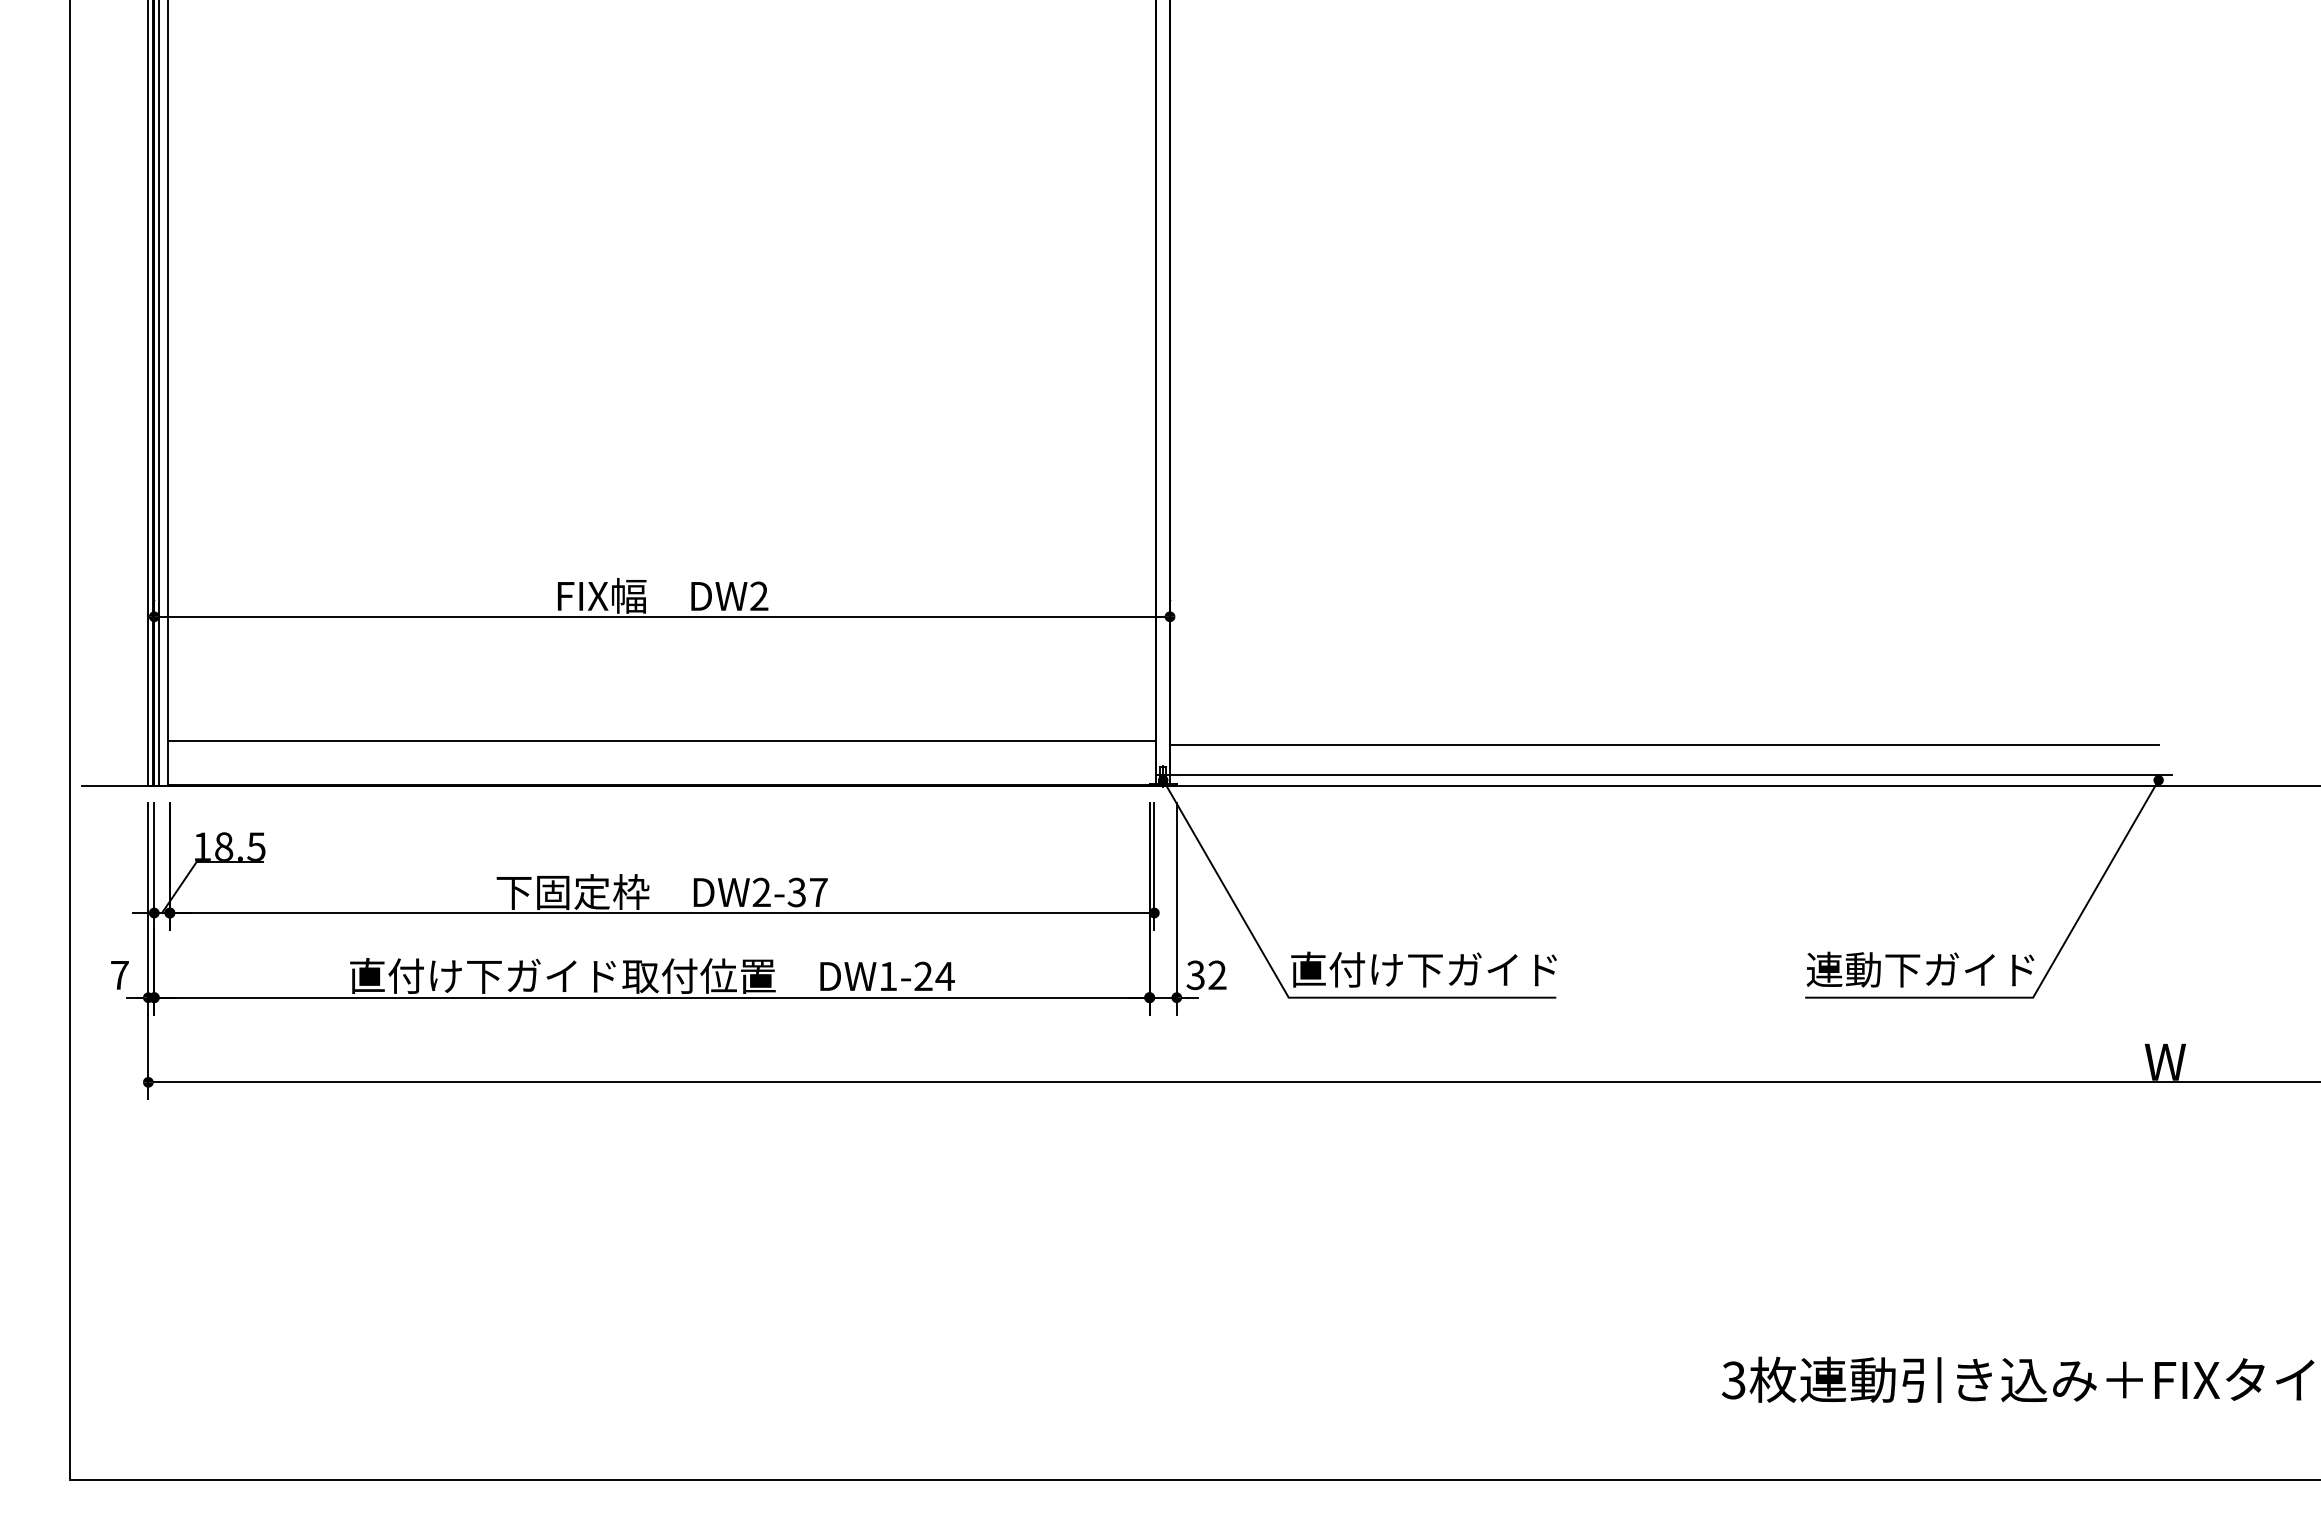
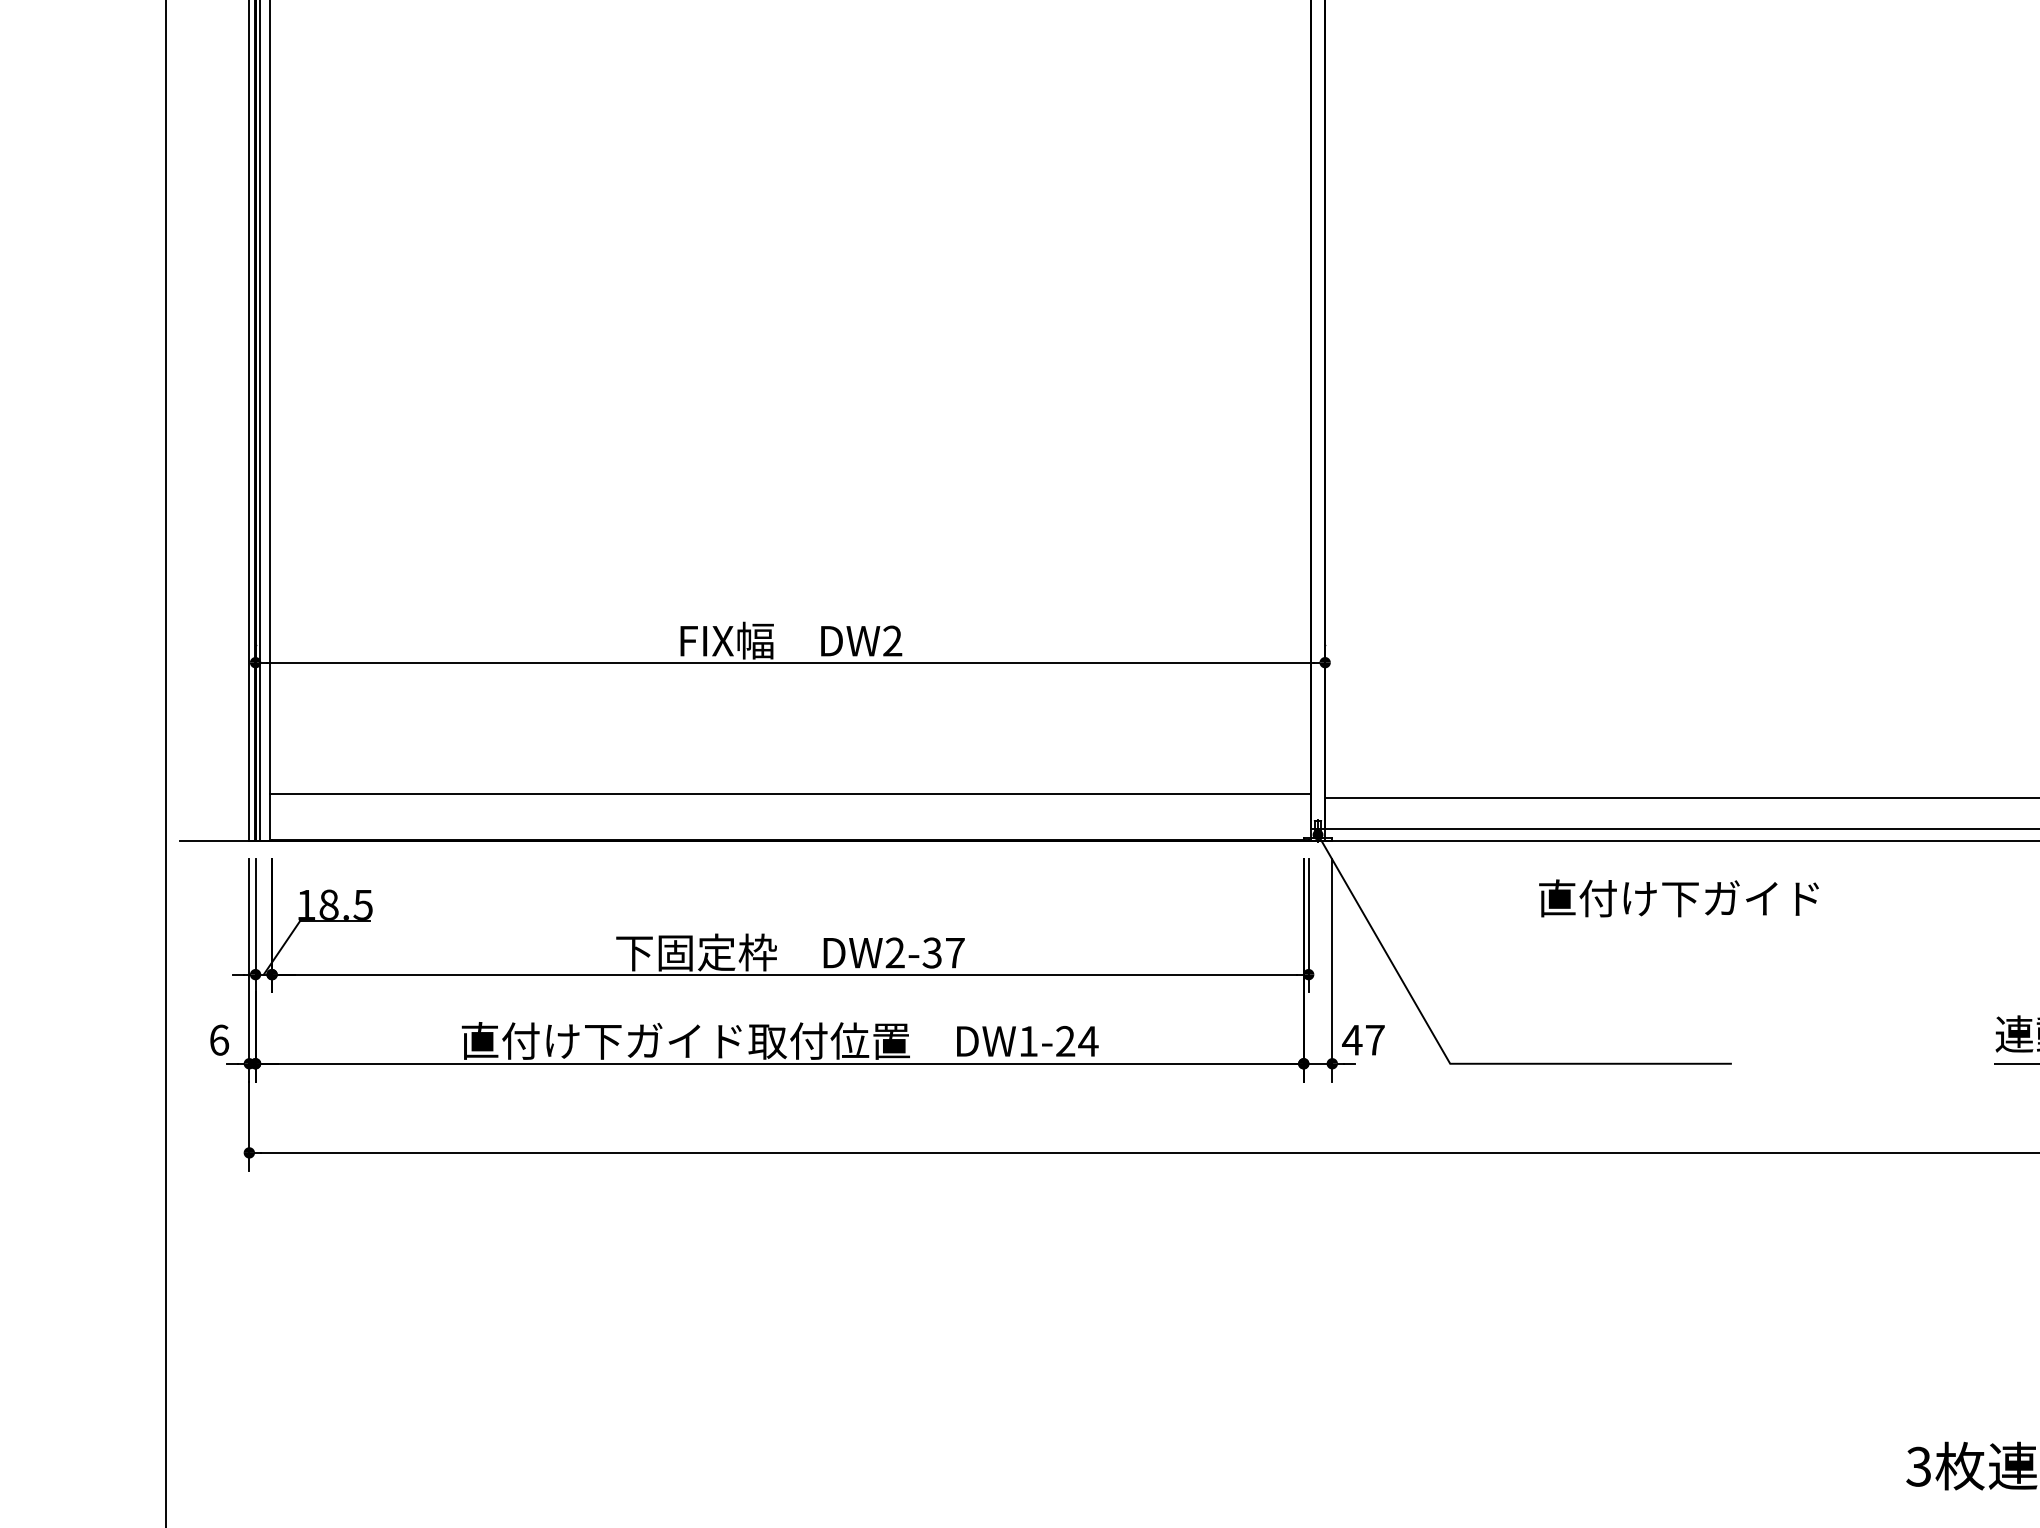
text: (1423, 969) -> (1678, 898), moved
text: (120, 975) -> (220, 1040), 7 -> 6
text: (1206, 975) -> (1363, 1040), 32 -> 47

